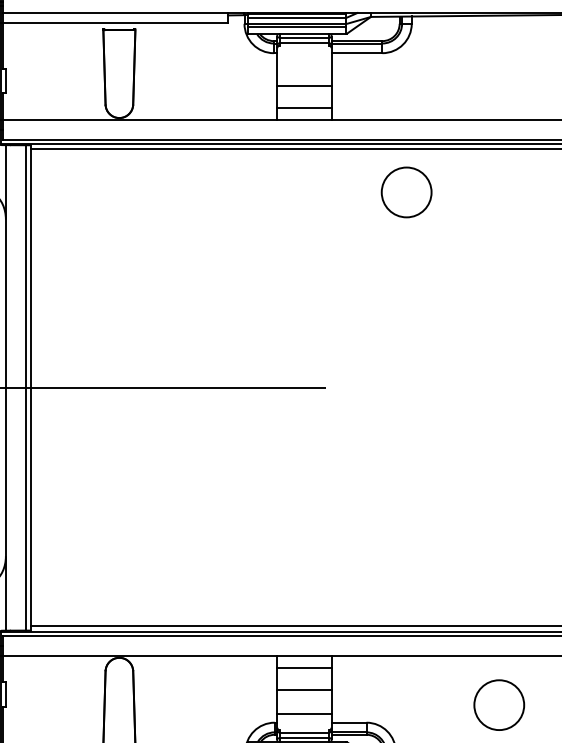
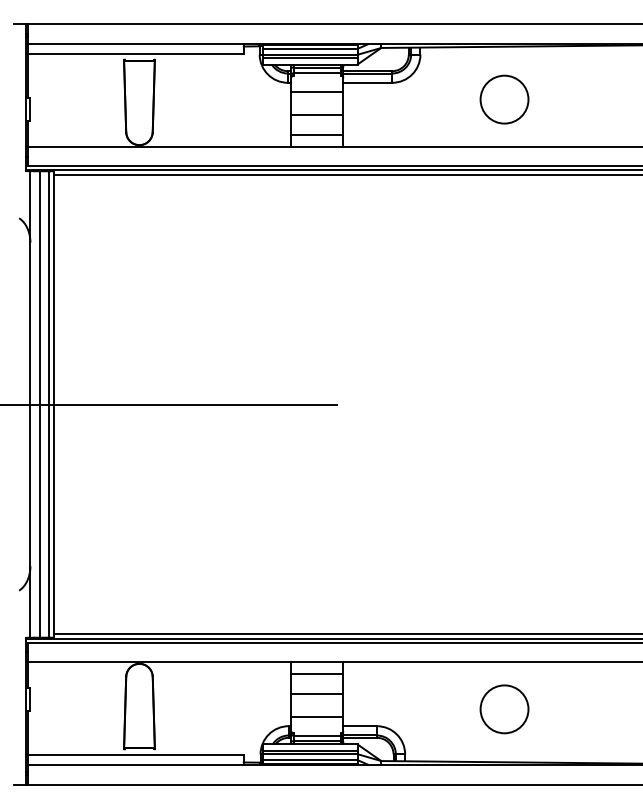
line: (304, 62) -> (317, 91), added
circle: (406, 192) -> (504, 99), moved
line: (15, 387) -> (39, 404), added

